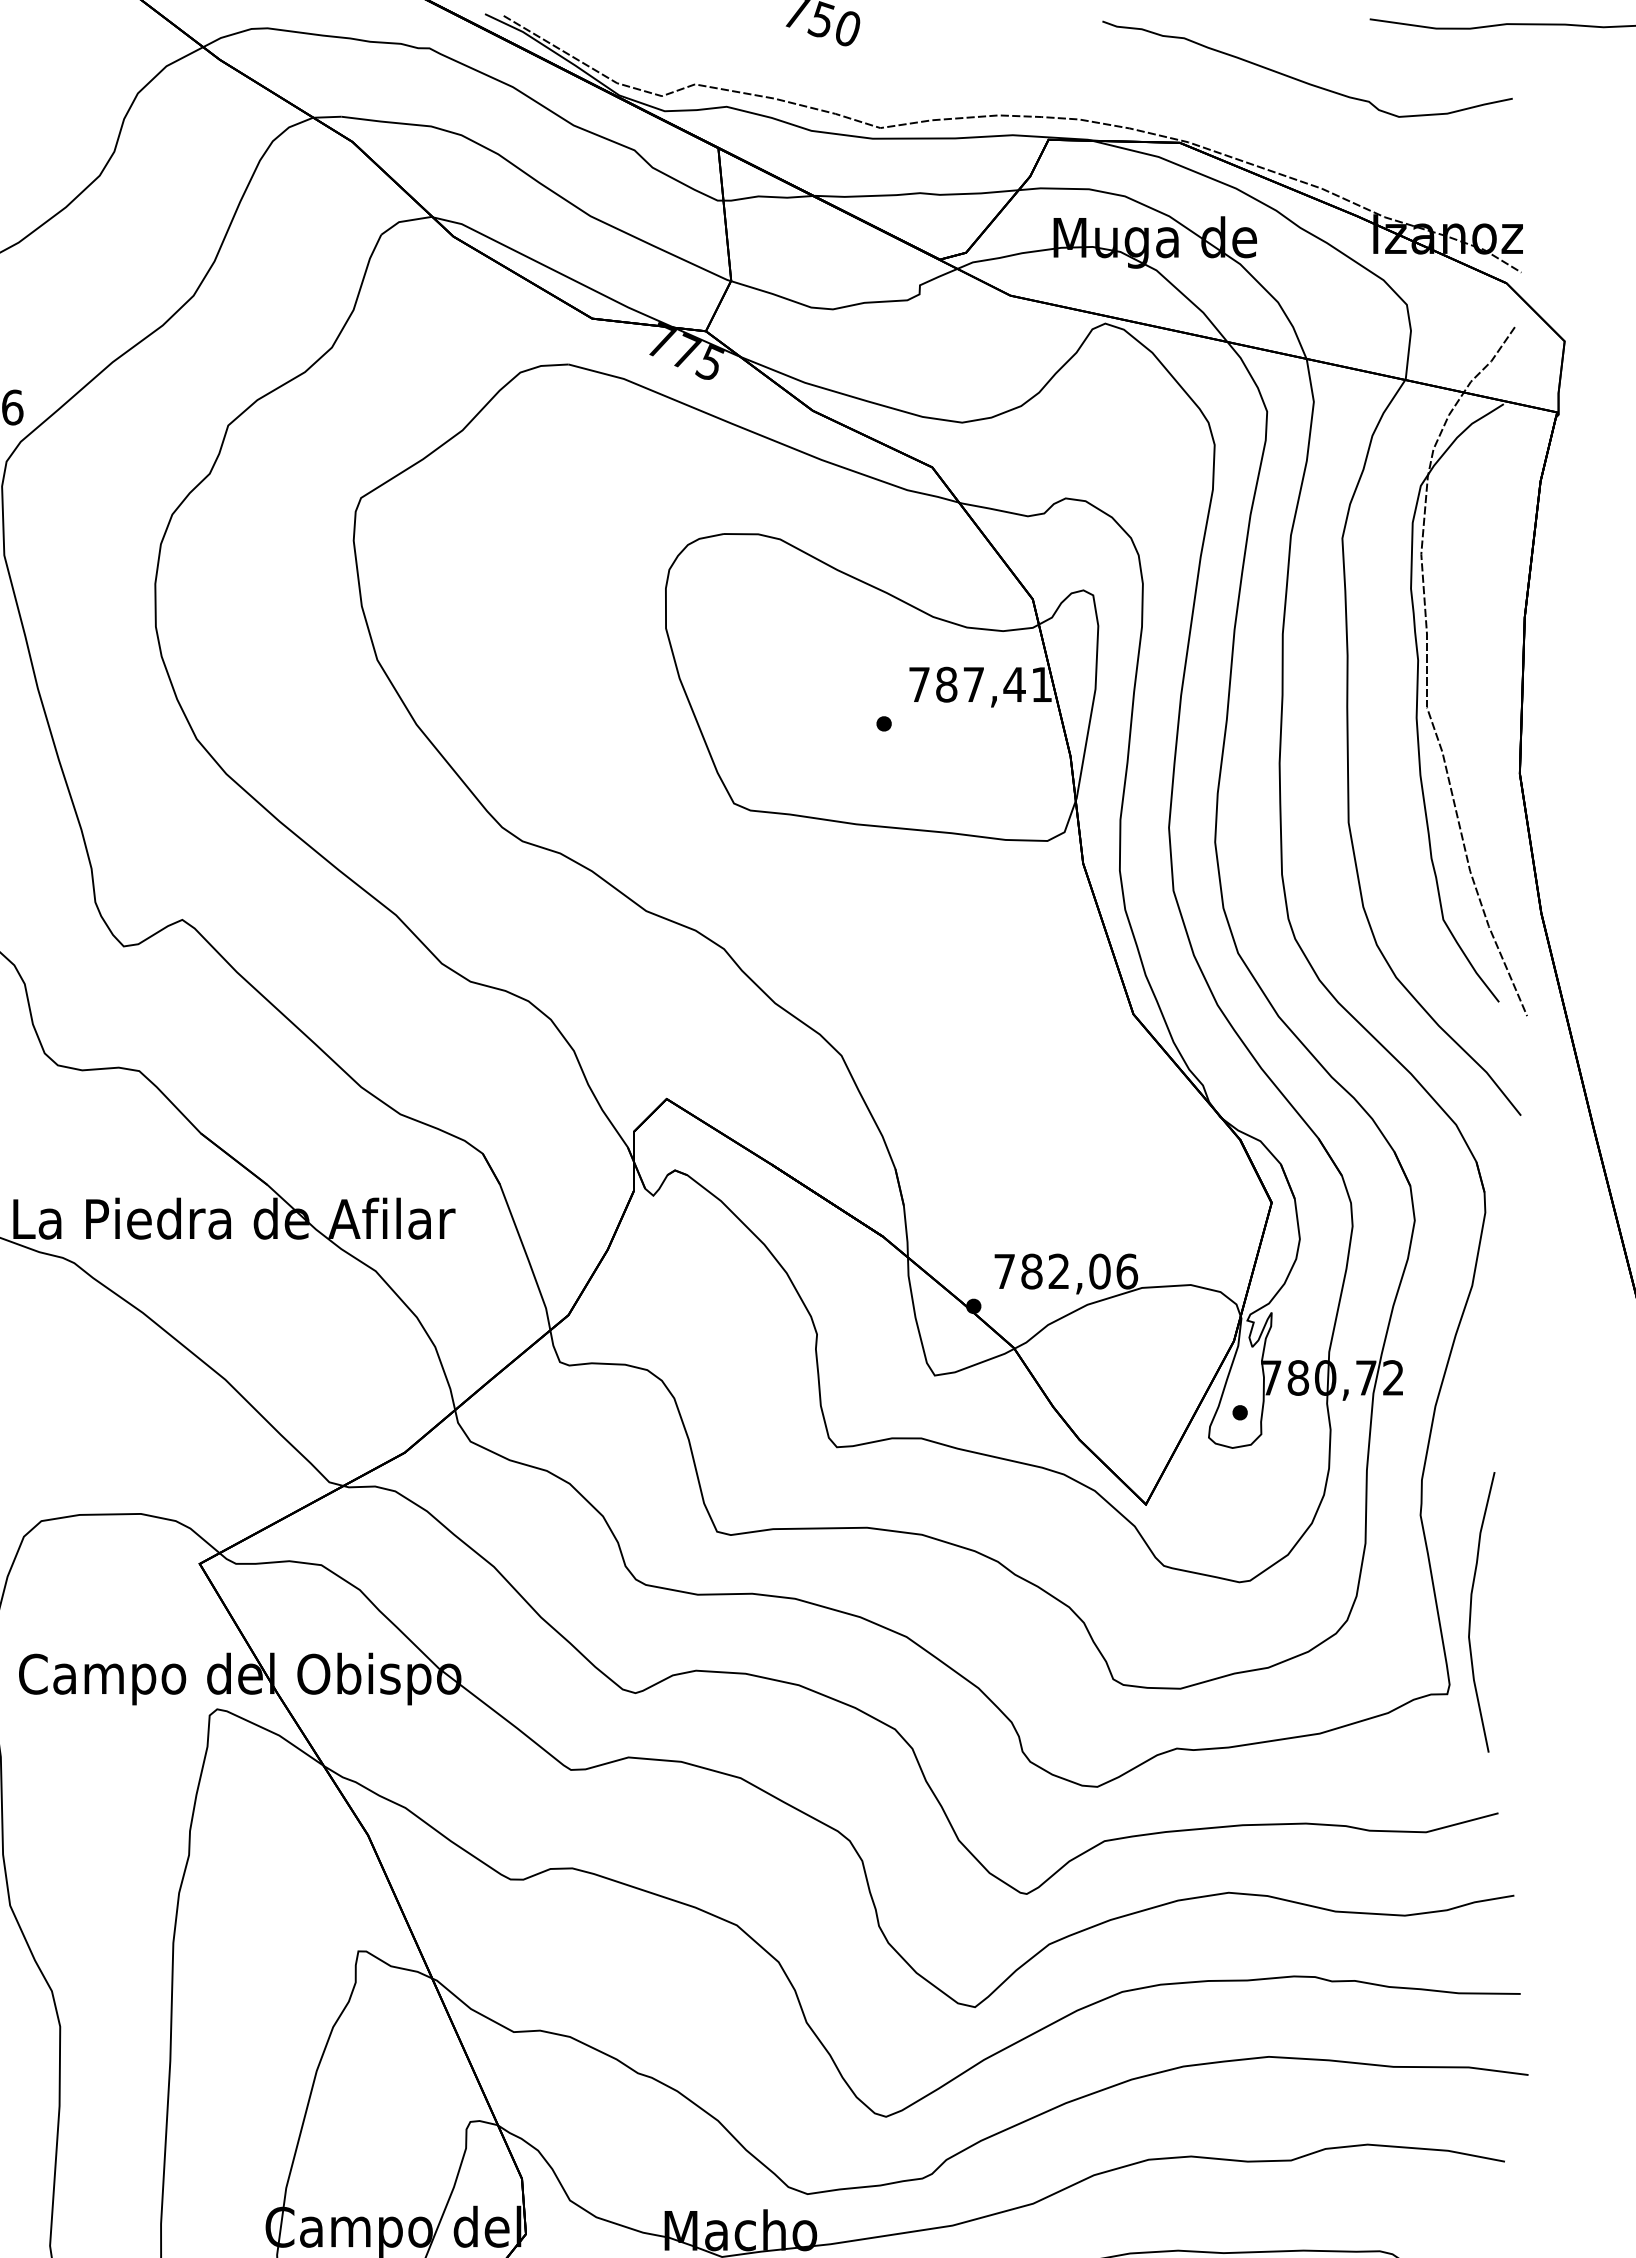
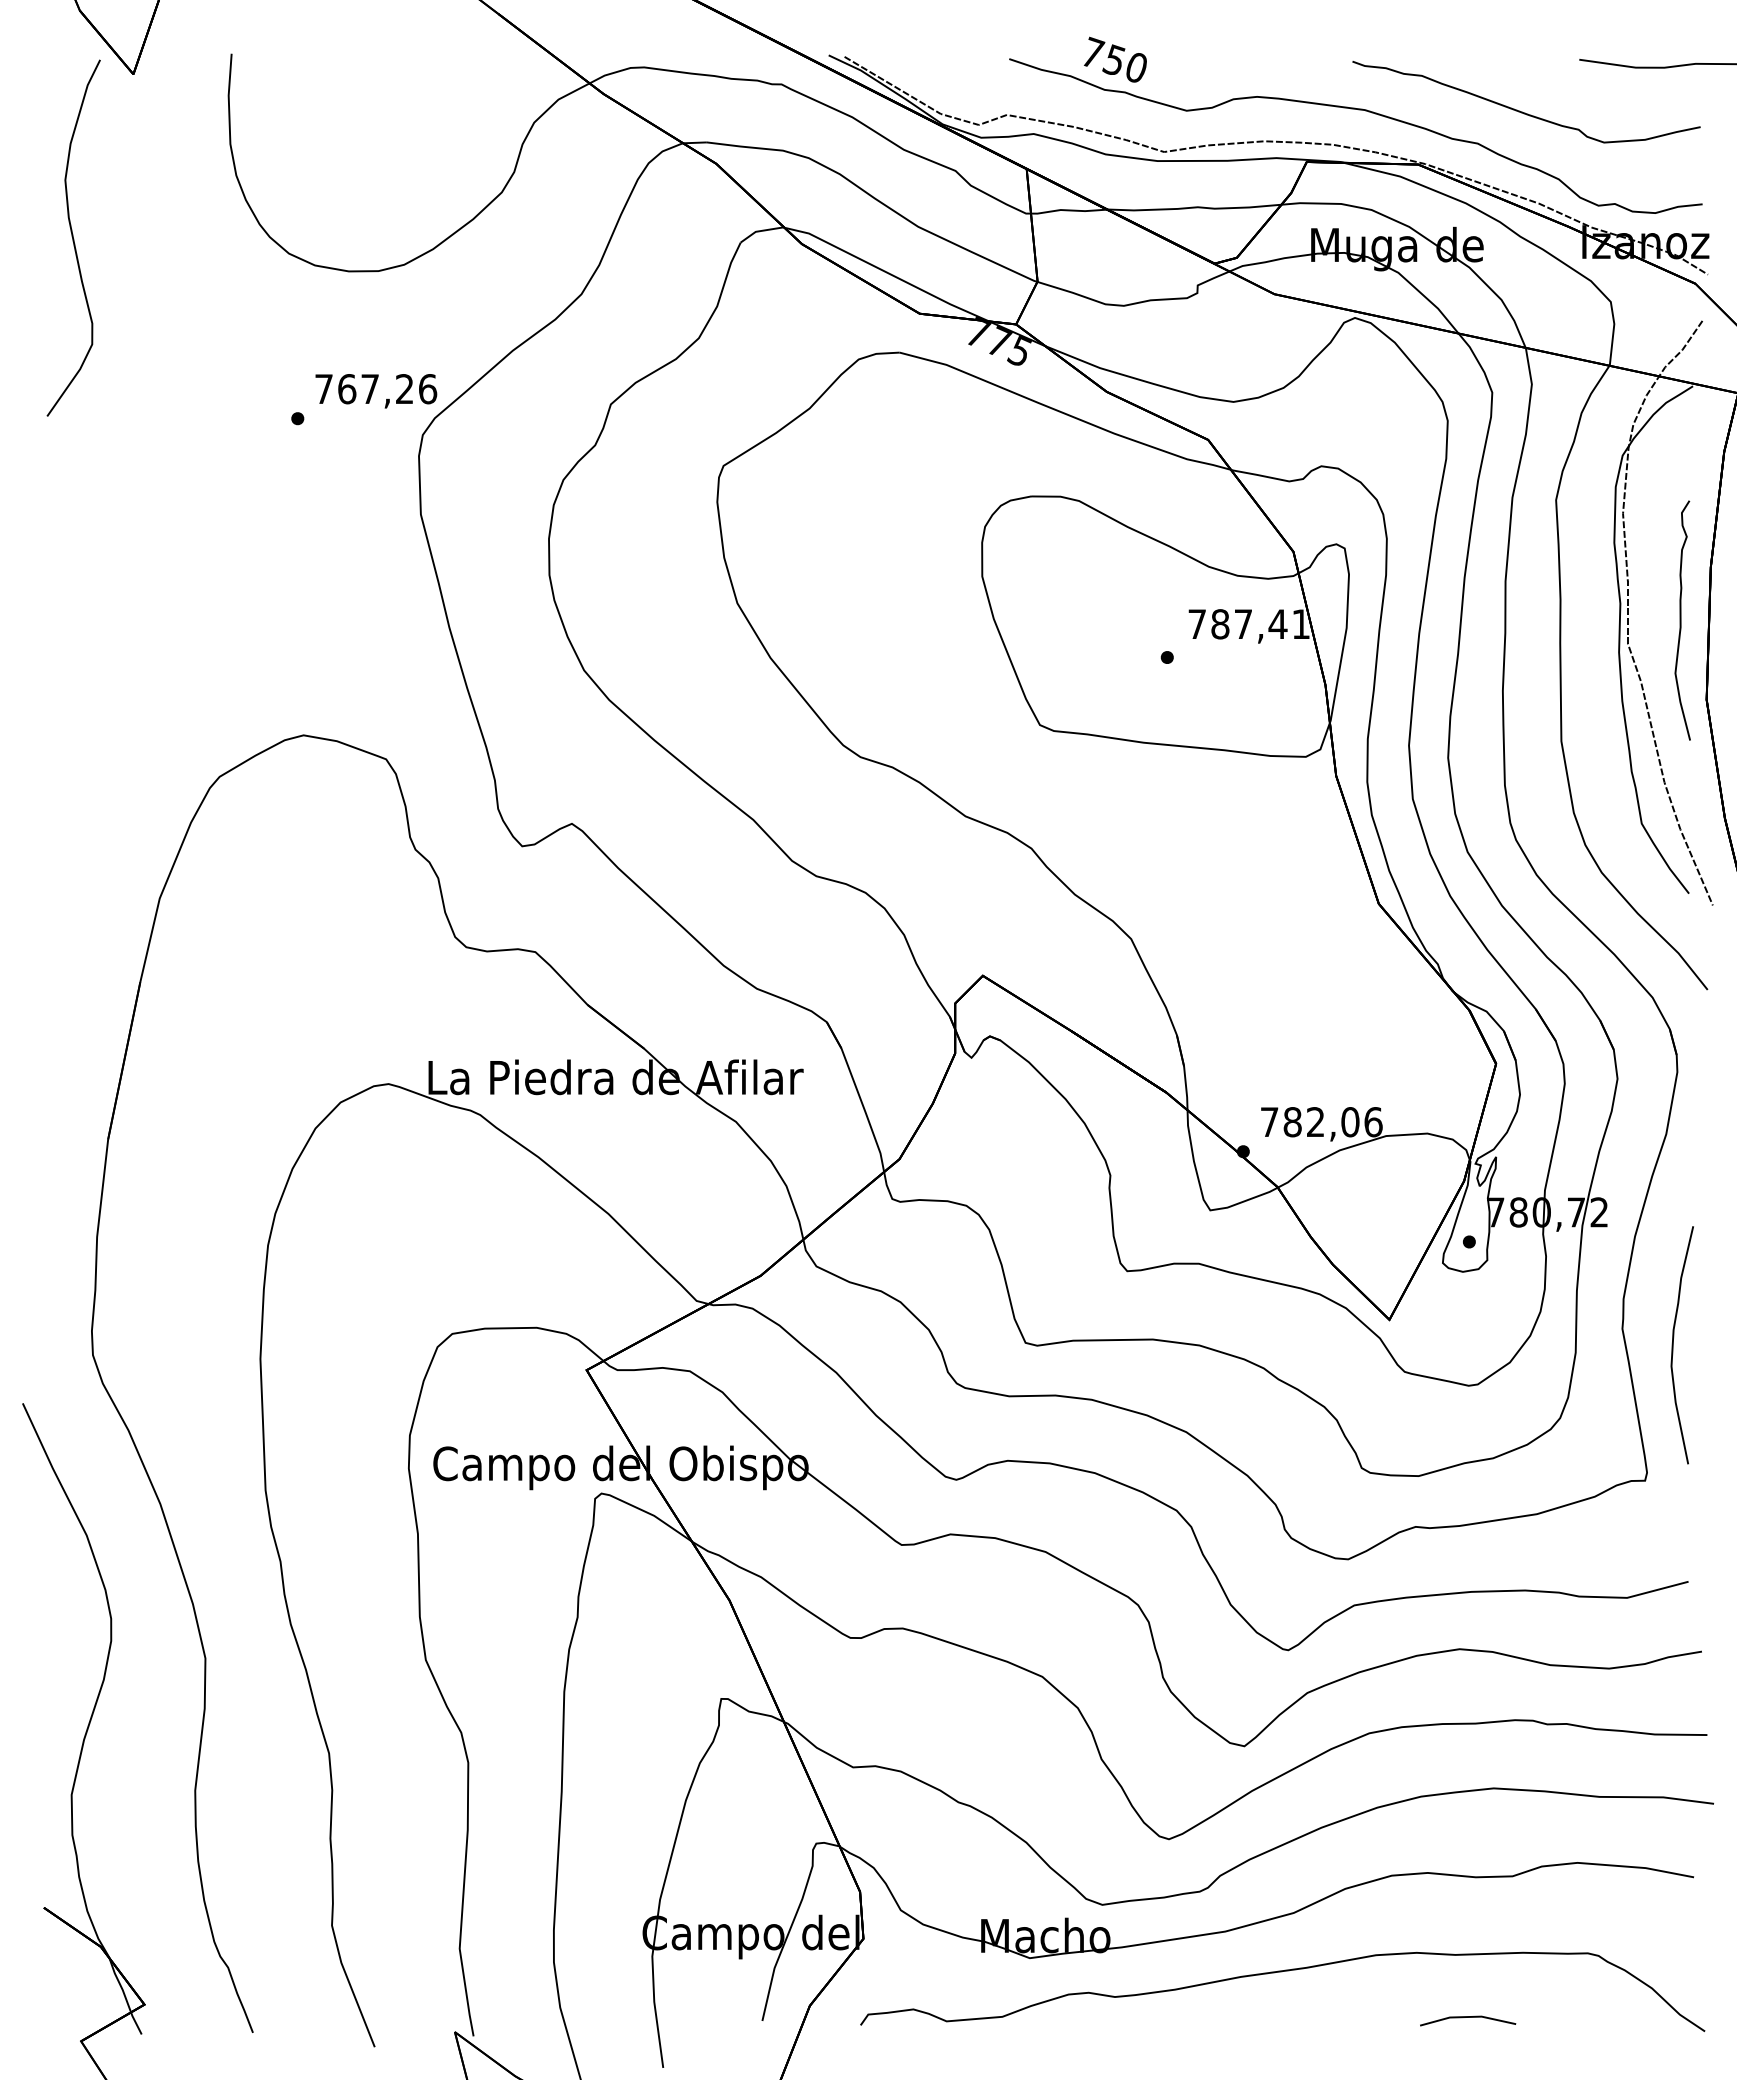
curve: (1109, 79) -> (1358, 110), added
curve: (1490, 680) -> (1681, 620), added
curve: (1471, 1612) -> (1673, 1345), moved

